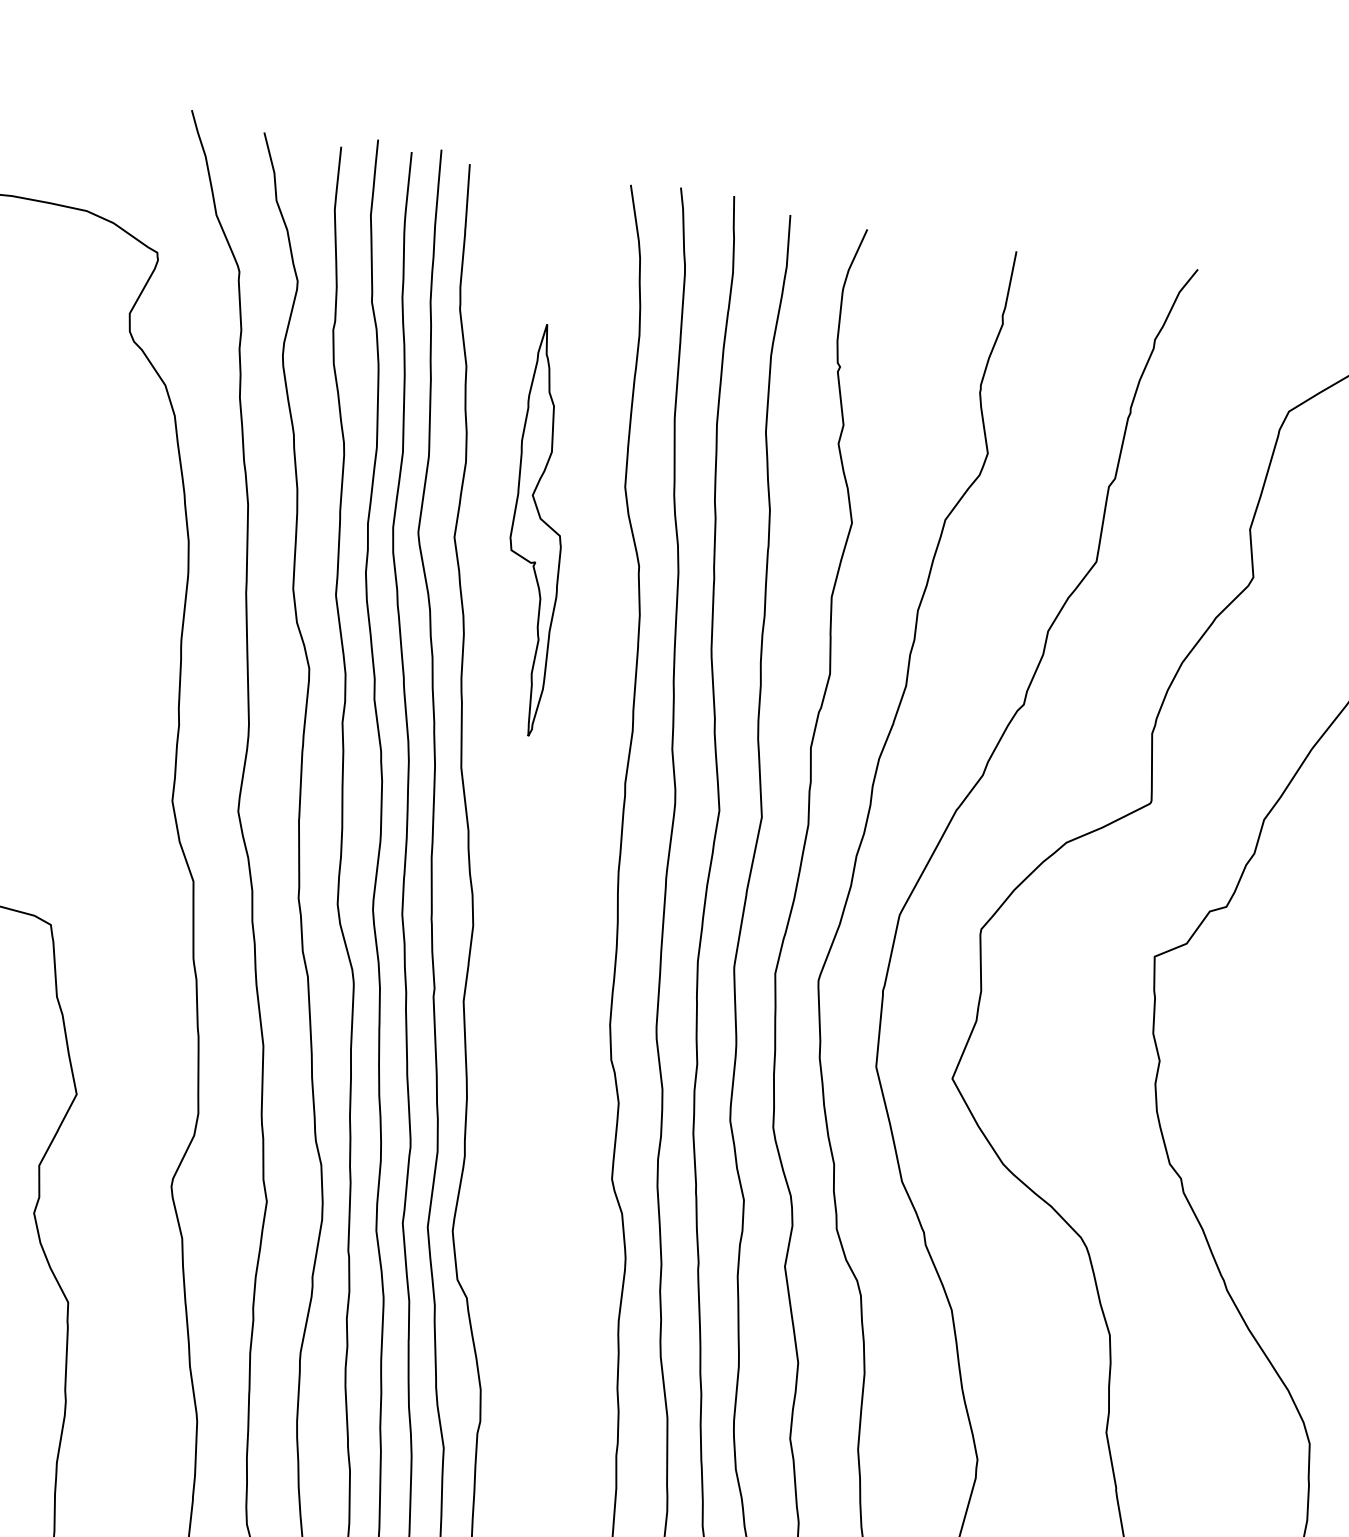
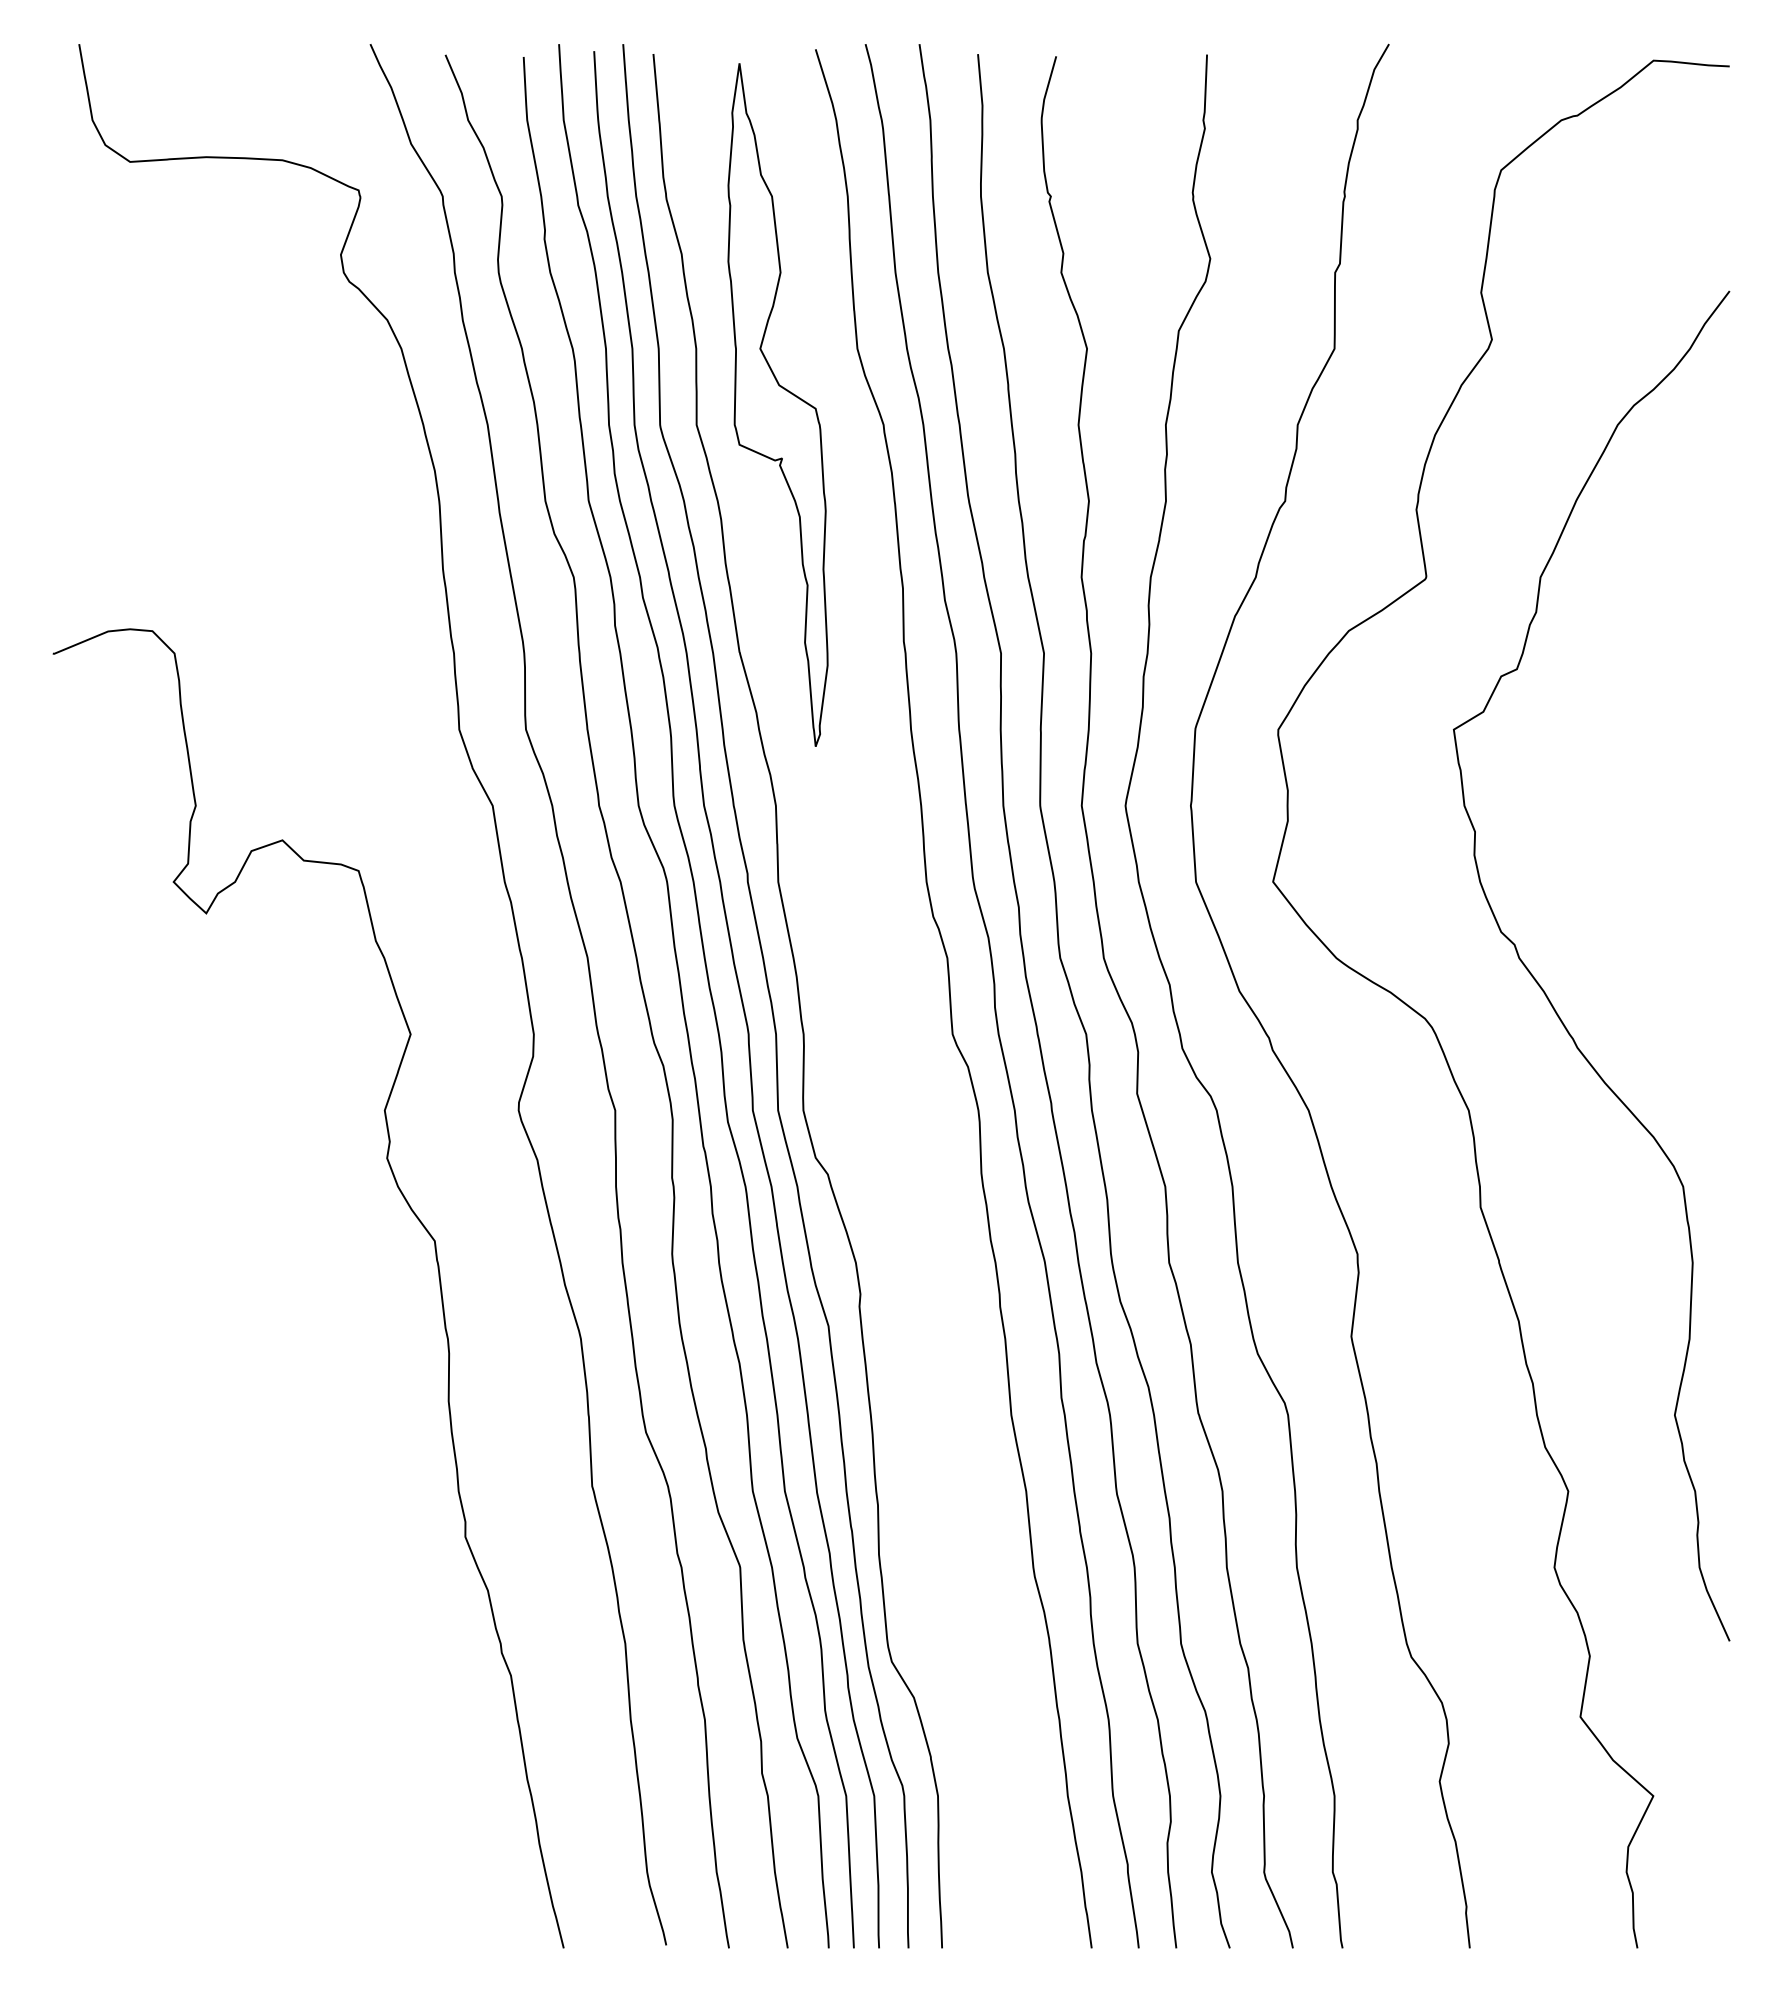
part: (537, 529) -> (777, 404), size x1.67

